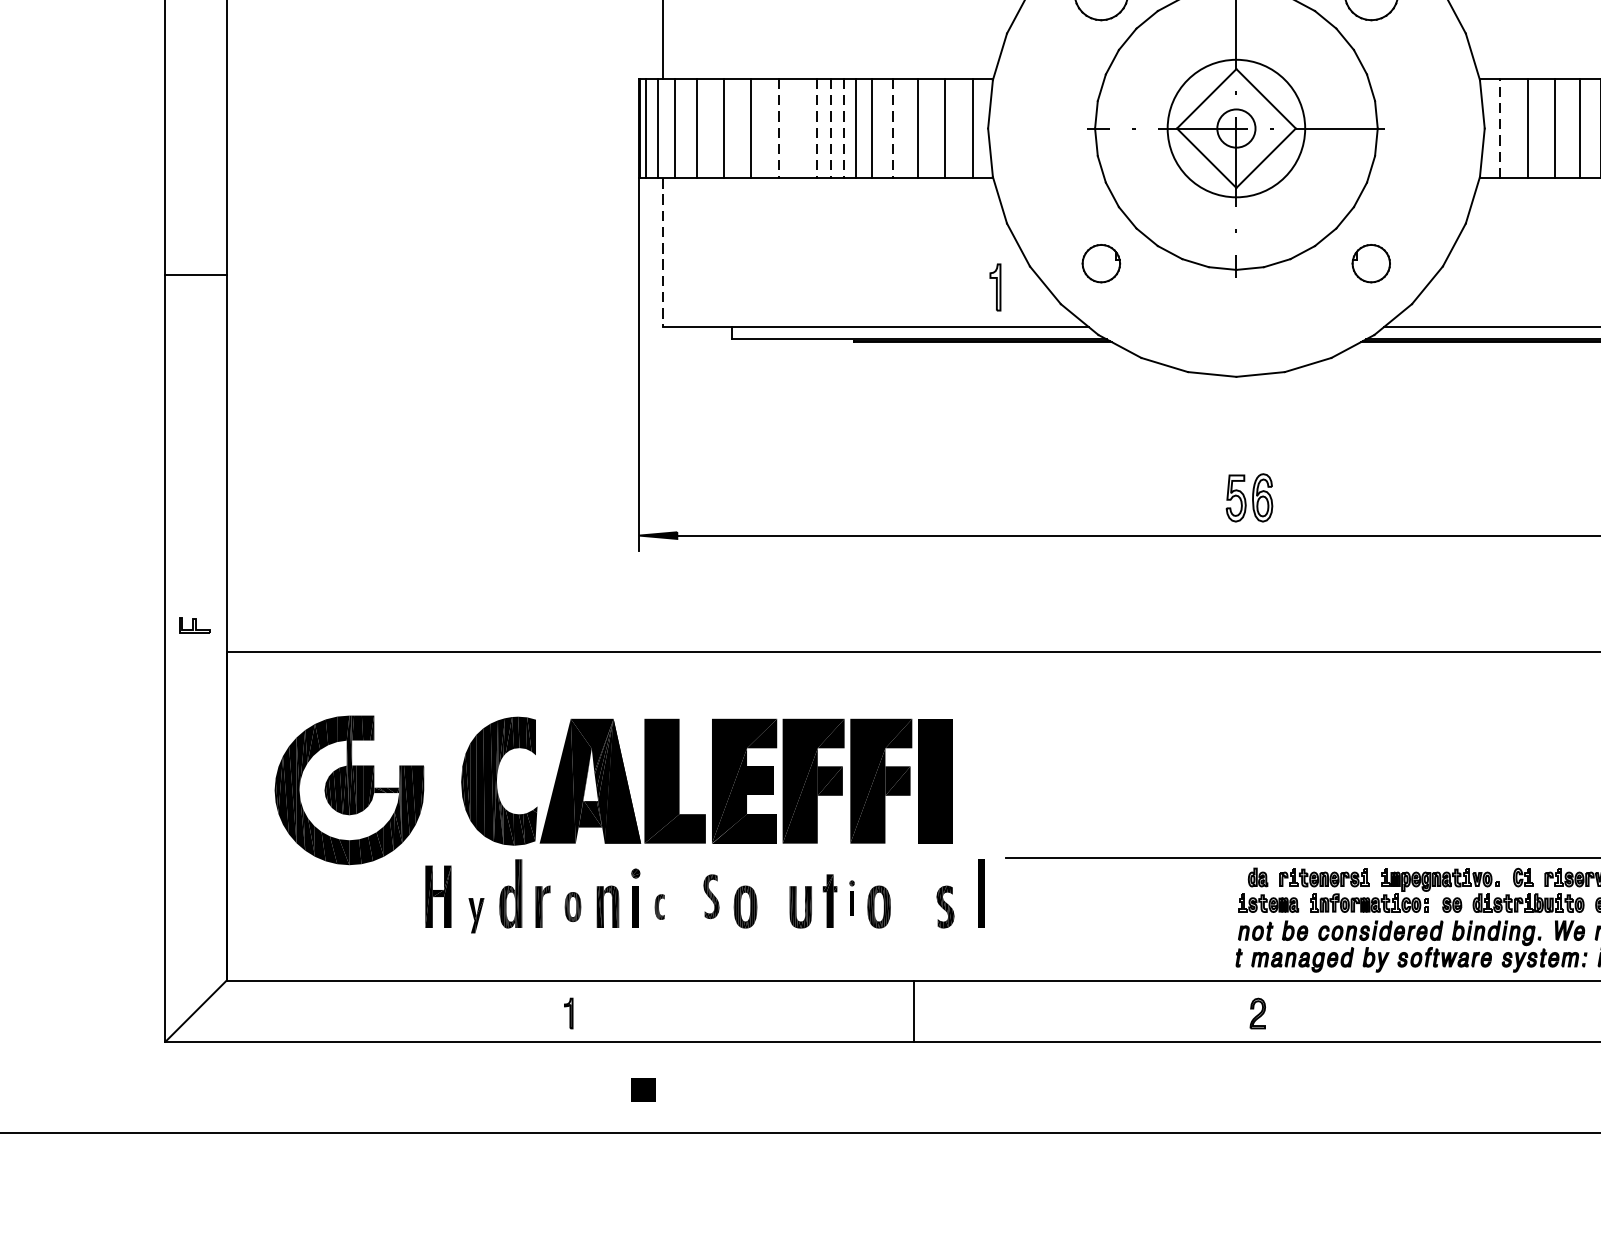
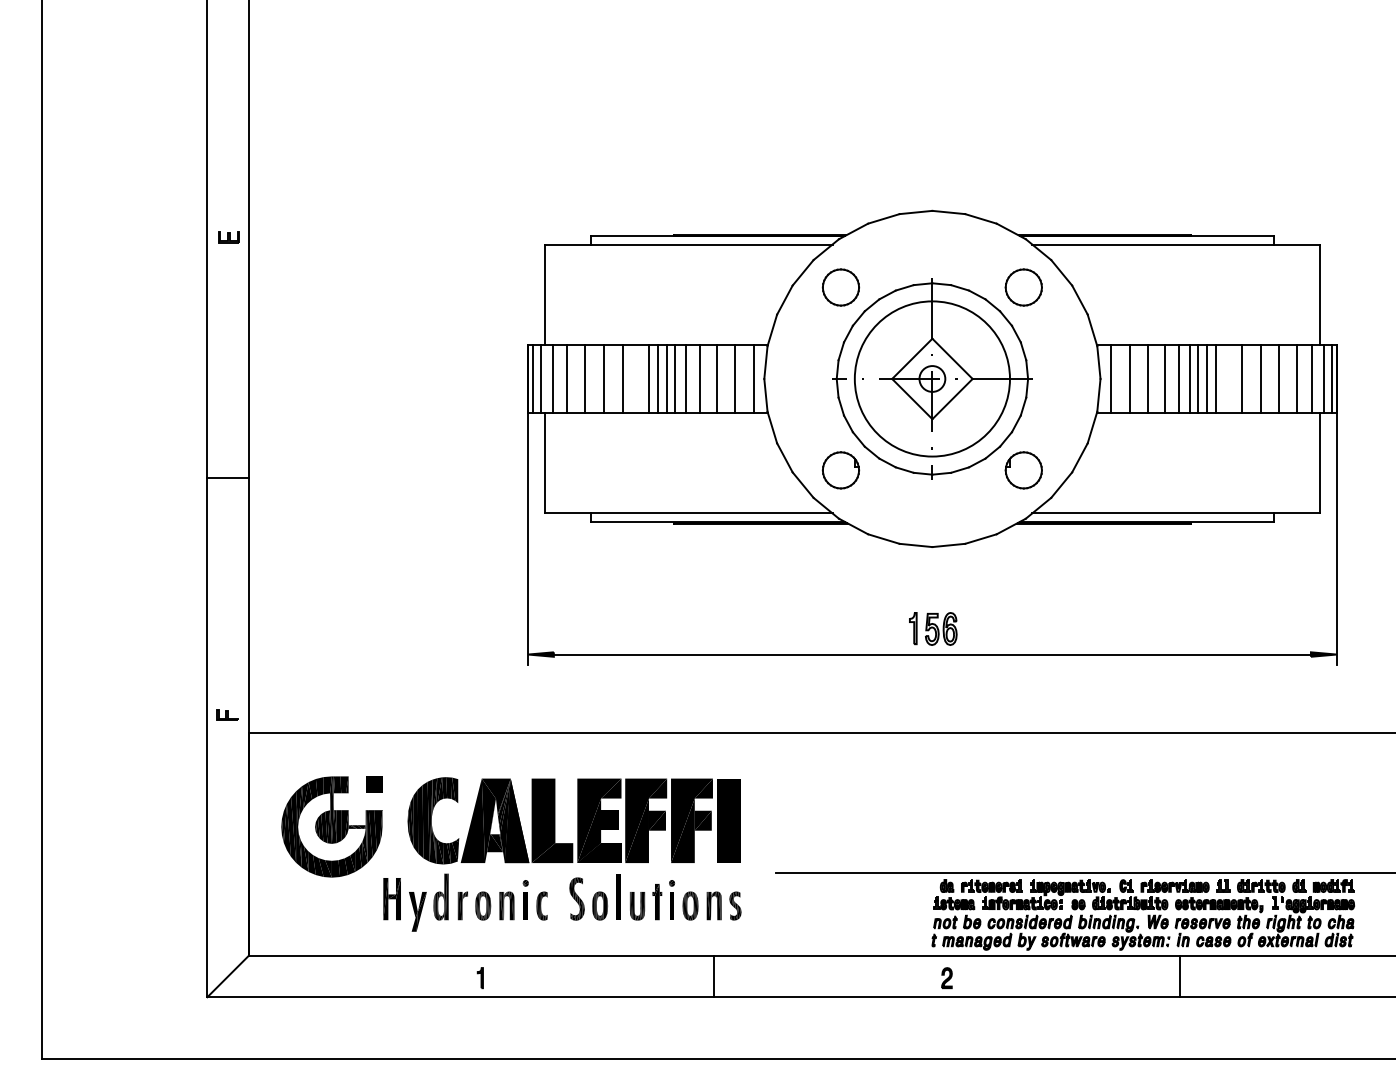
line: (778, 127) -> (622, 378), dashed -> solid
line: (817, 127) -> (648, 378), dashed -> solid
line: (831, 127) -> (658, 378), dashed -> solid
line: (843, 127) -> (666, 378), dashed -> solid
line: (893, 127) -> (700, 378), dashed -> solid
circle: (1235, 127) -> (931, 378), size x1.67
line: (1499, 127) -> (1110, 378), dashed -> solid
line: (663, 253) -> (544, 463), dashed -> solid
part: (1100, 263) -> (840, 470), size x1.43
part: (1370, 263) -> (1023, 470), size x1.43
part: (995, 287) -> (913, 628), moved
line: (981, 892) -> (618, 896), moved
part: (710, 895) -> (576, 898), size x1.43
part: (852, 897) -> (672, 899), size x1.67
part: (573, 906) -> (483, 905), size x1.43
part: (659, 906) -> (541, 905), size x1.67
part: (913, 906) -> (713, 905), added
part: (475, 915) -> (417, 911), size x1.67
part: (644, 1089) -> (374, 784), moved

